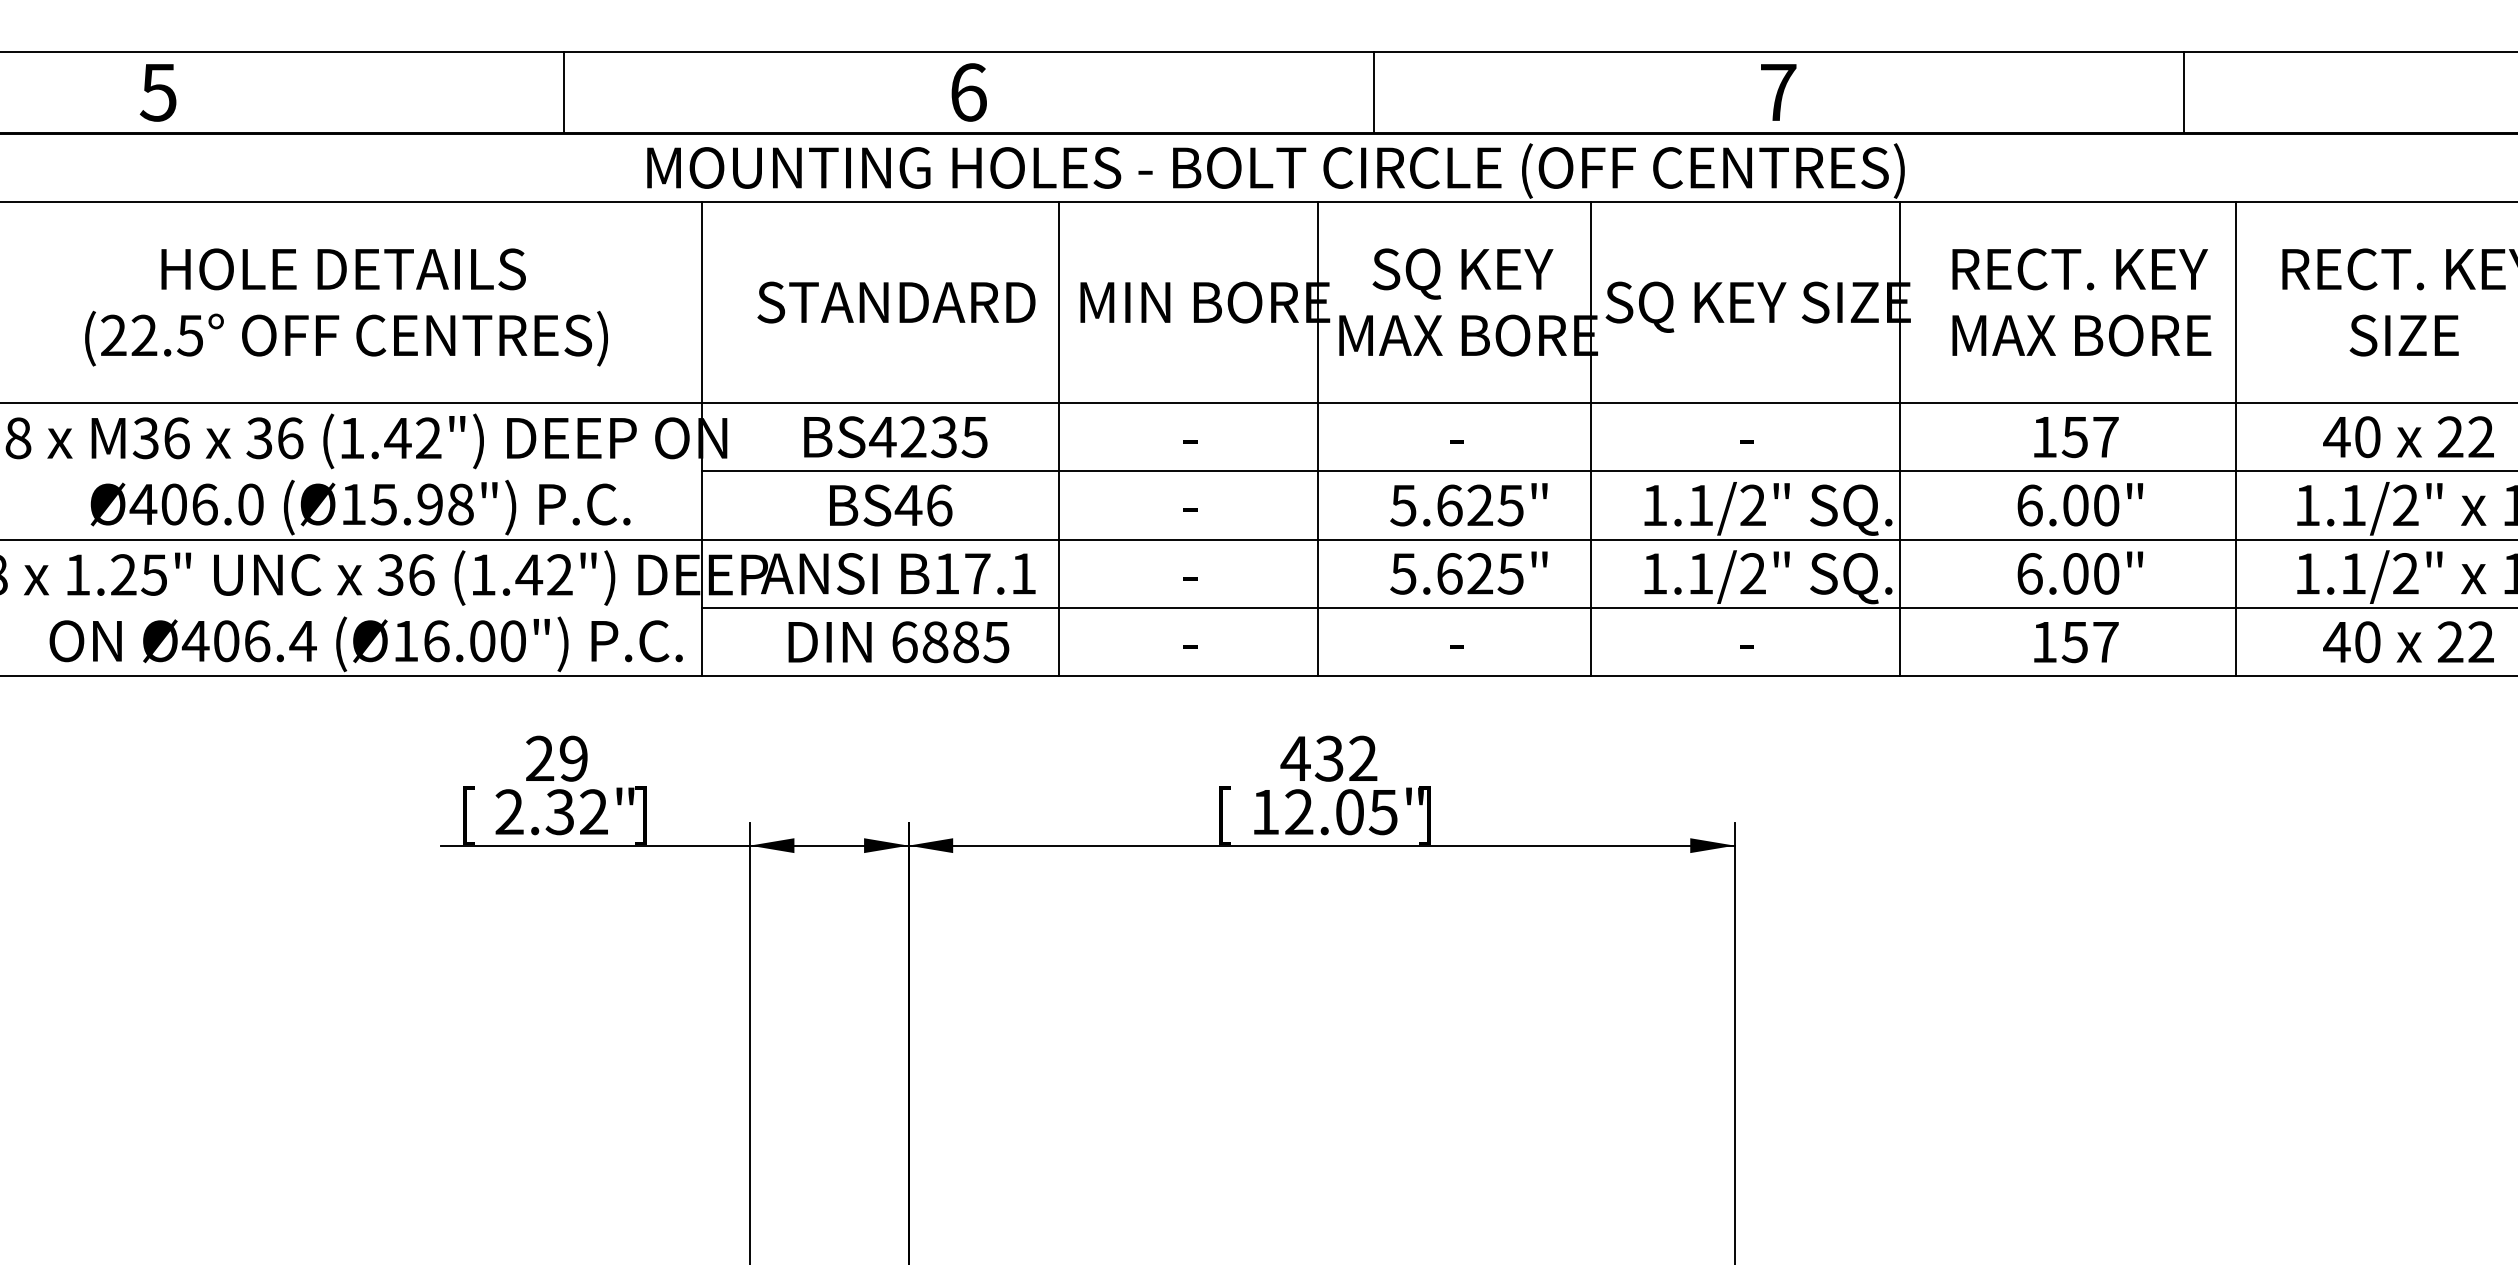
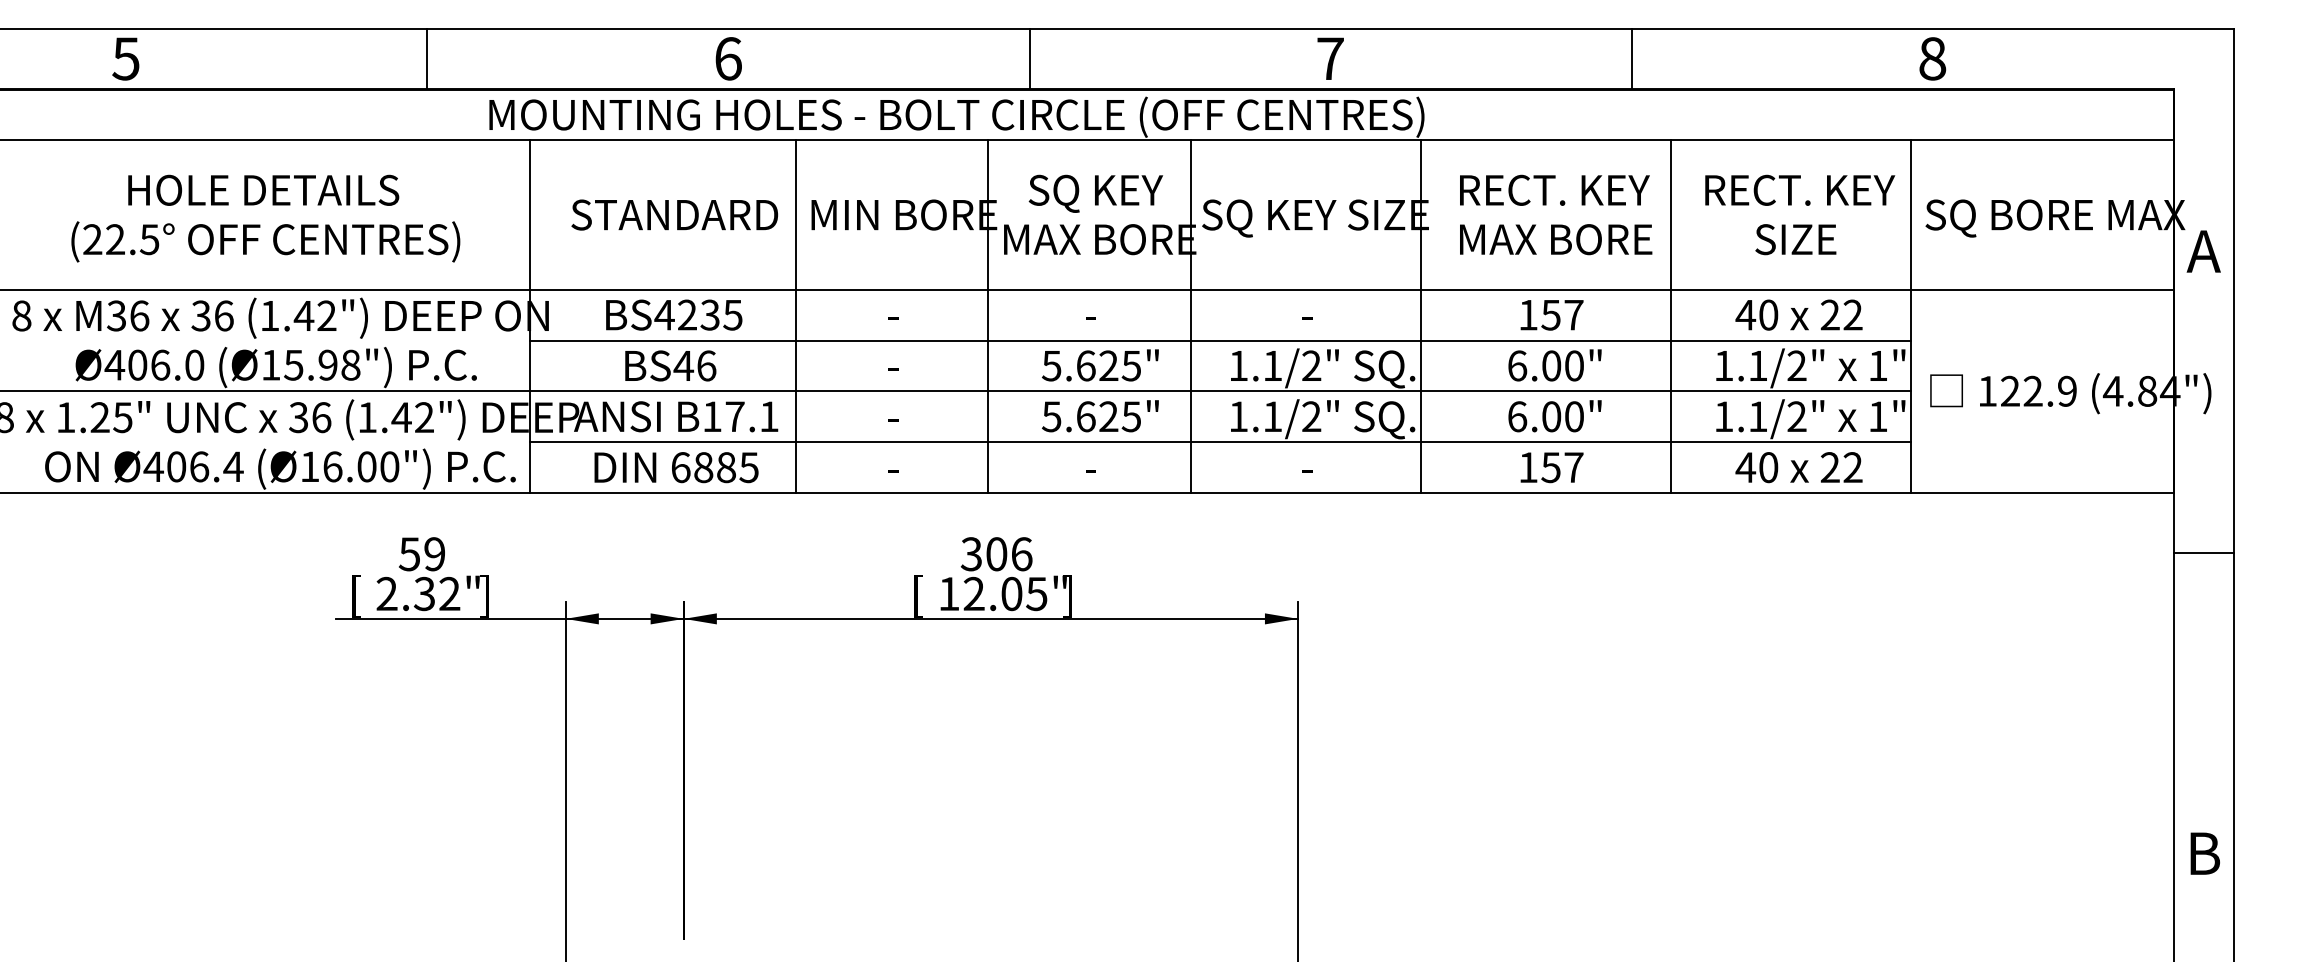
text: (539, 759) -> (409, 554), 29 -> 59
text: (1329, 759) -> (996, 554), 432 -> 306

